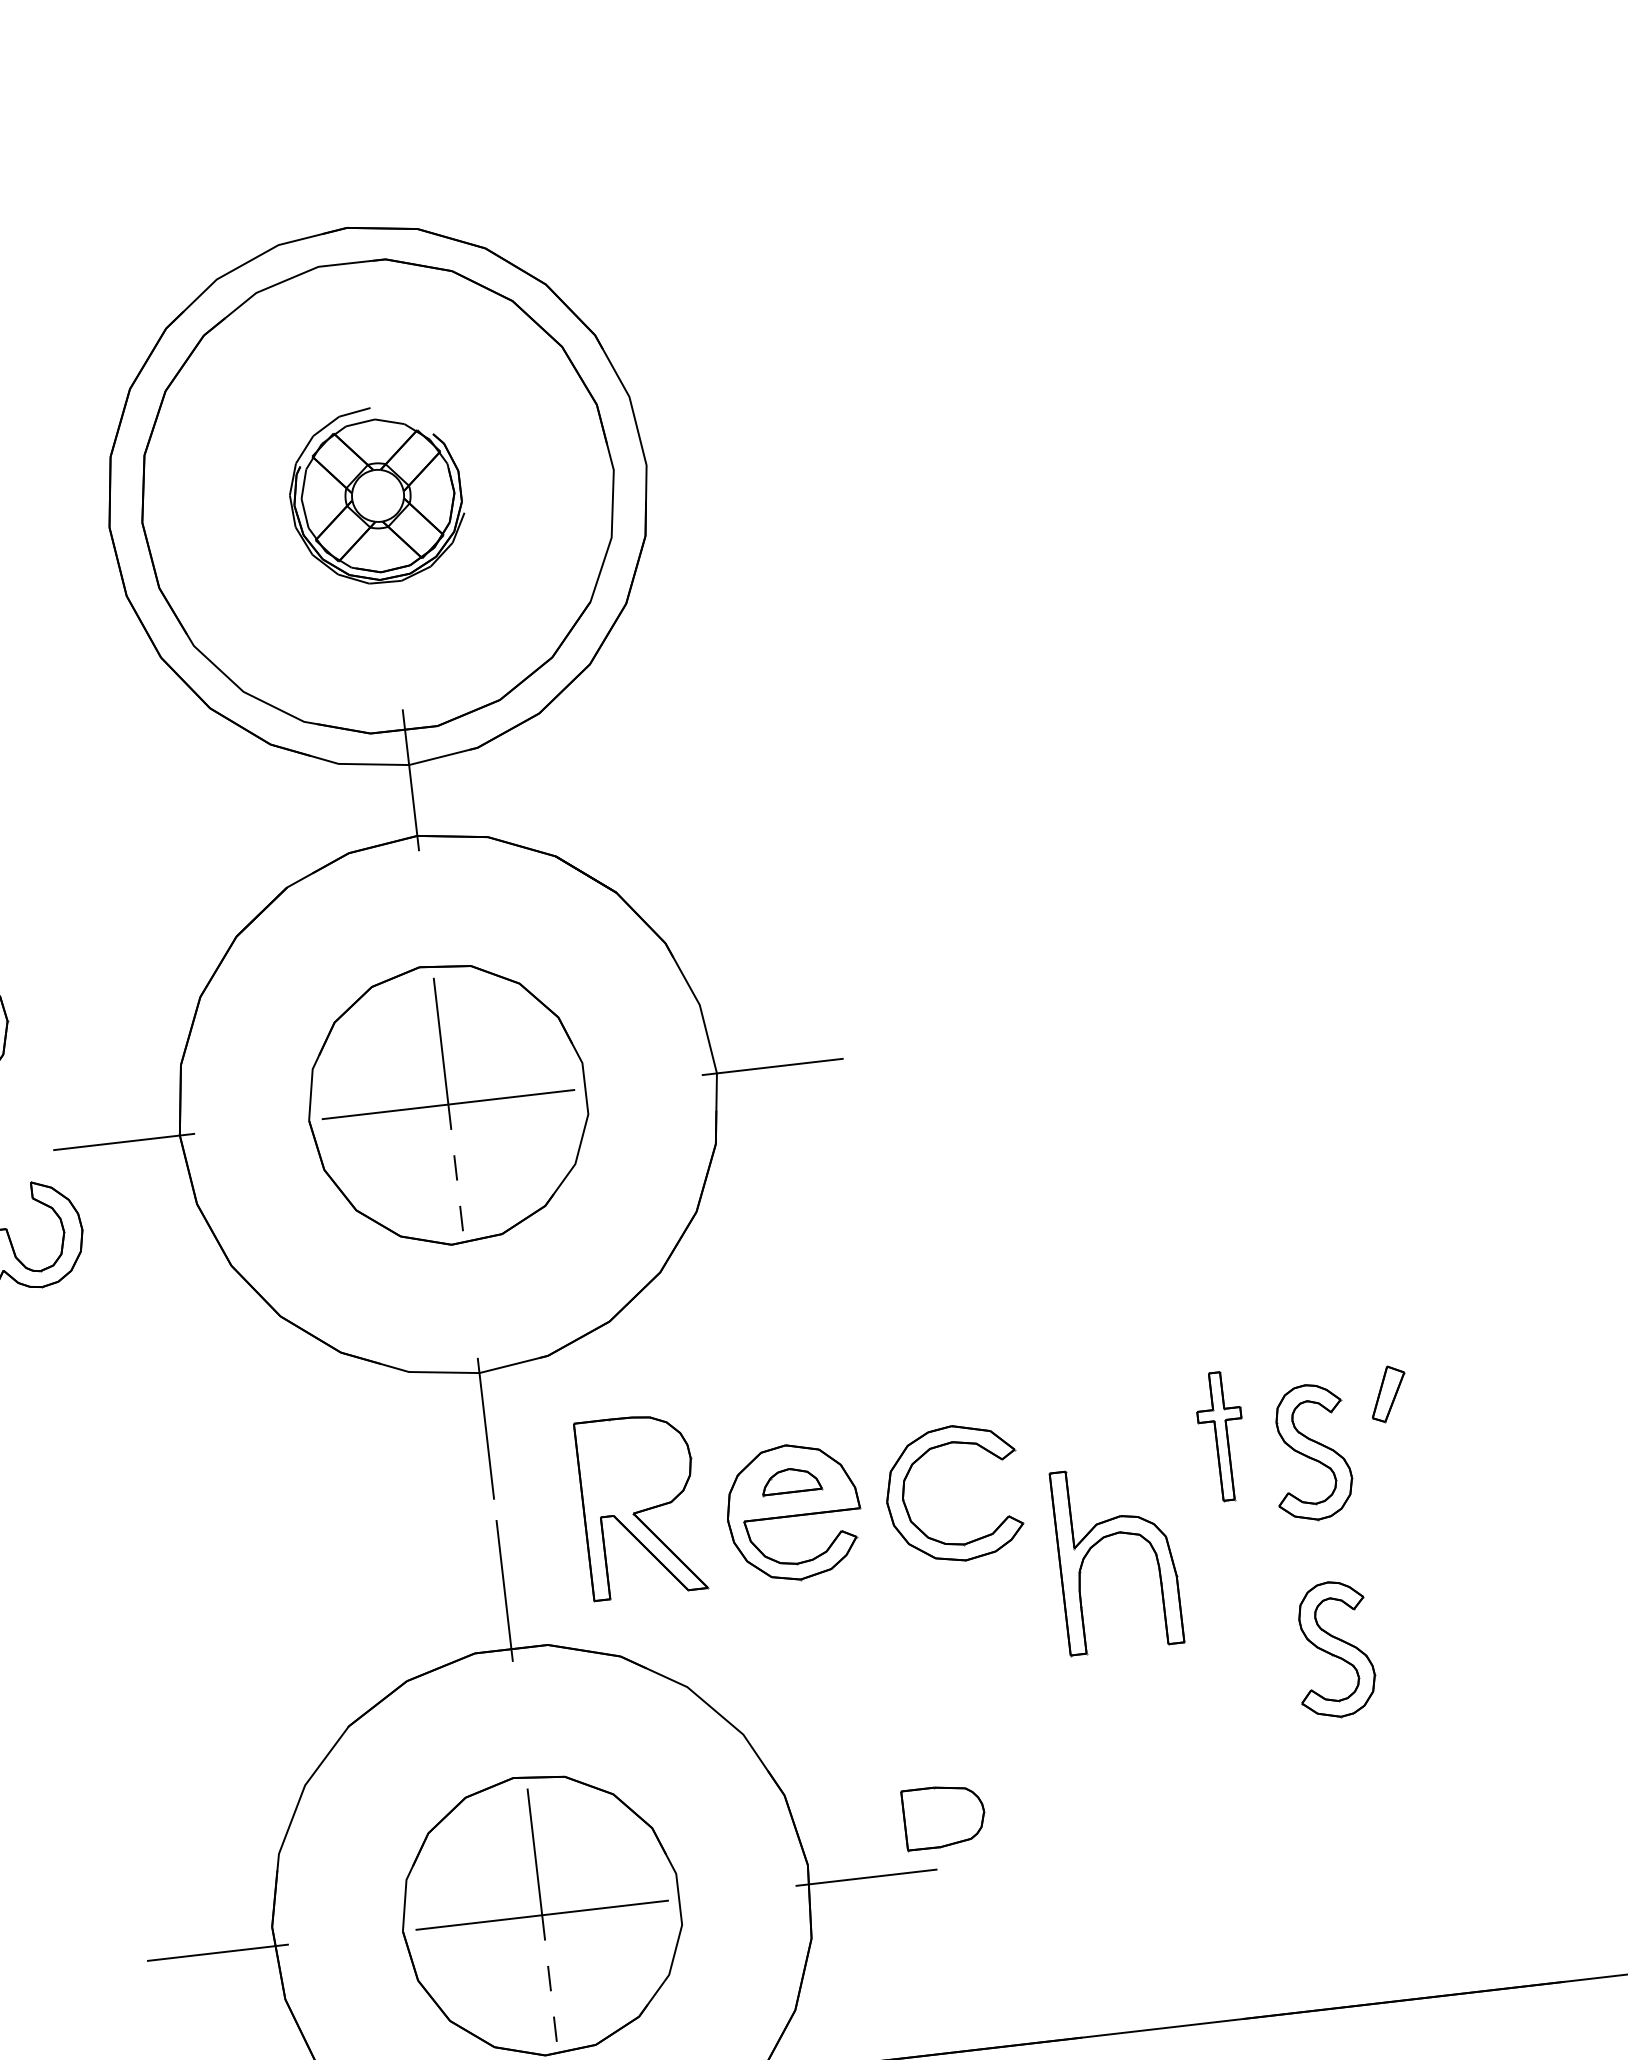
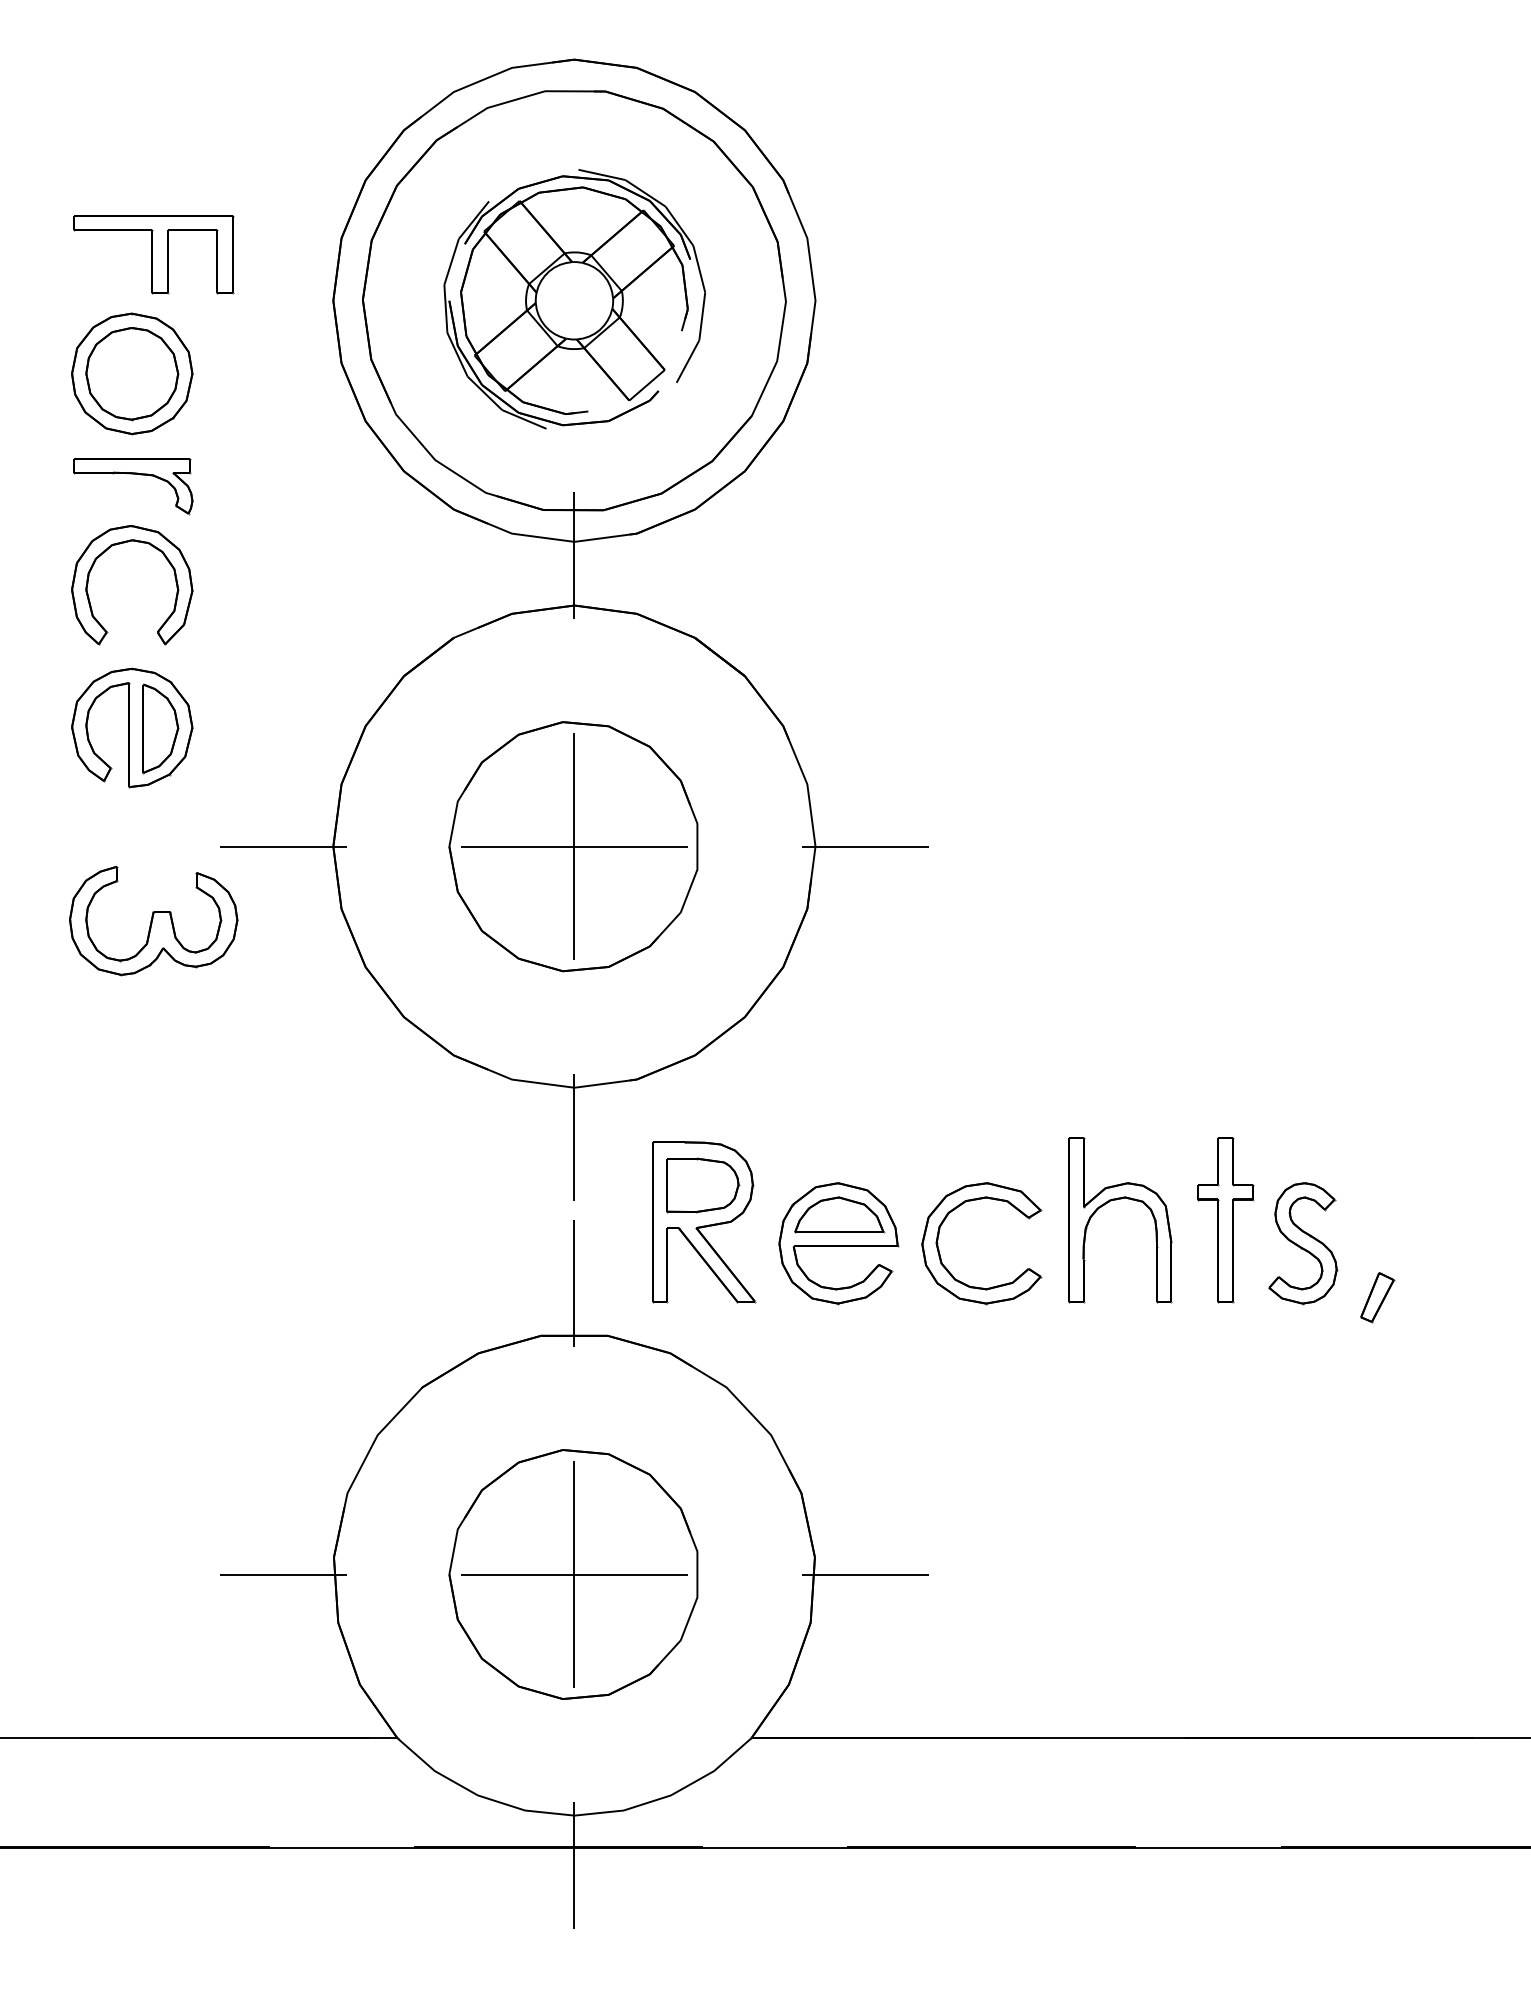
part: (377, 495) -> (574, 299), size x1.67
line: (455, 1167) -> (574, 903), dashed -> solid
part: (1388, 1394) -> (1377, 1297), moved
part: (1221, 1437) -> (1225, 1220), size x1.43
part: (791, 1480) -> (839, 1214), size x1.67
part: (1110, 1536) -> (1116, 1200), moved
part: (1334, 1649) -> (1303, 1420), removed
part: (945, 1816) -> (703, 1185), moved
line: (549, 1978) -> (574, 1631), dashed -> solid

